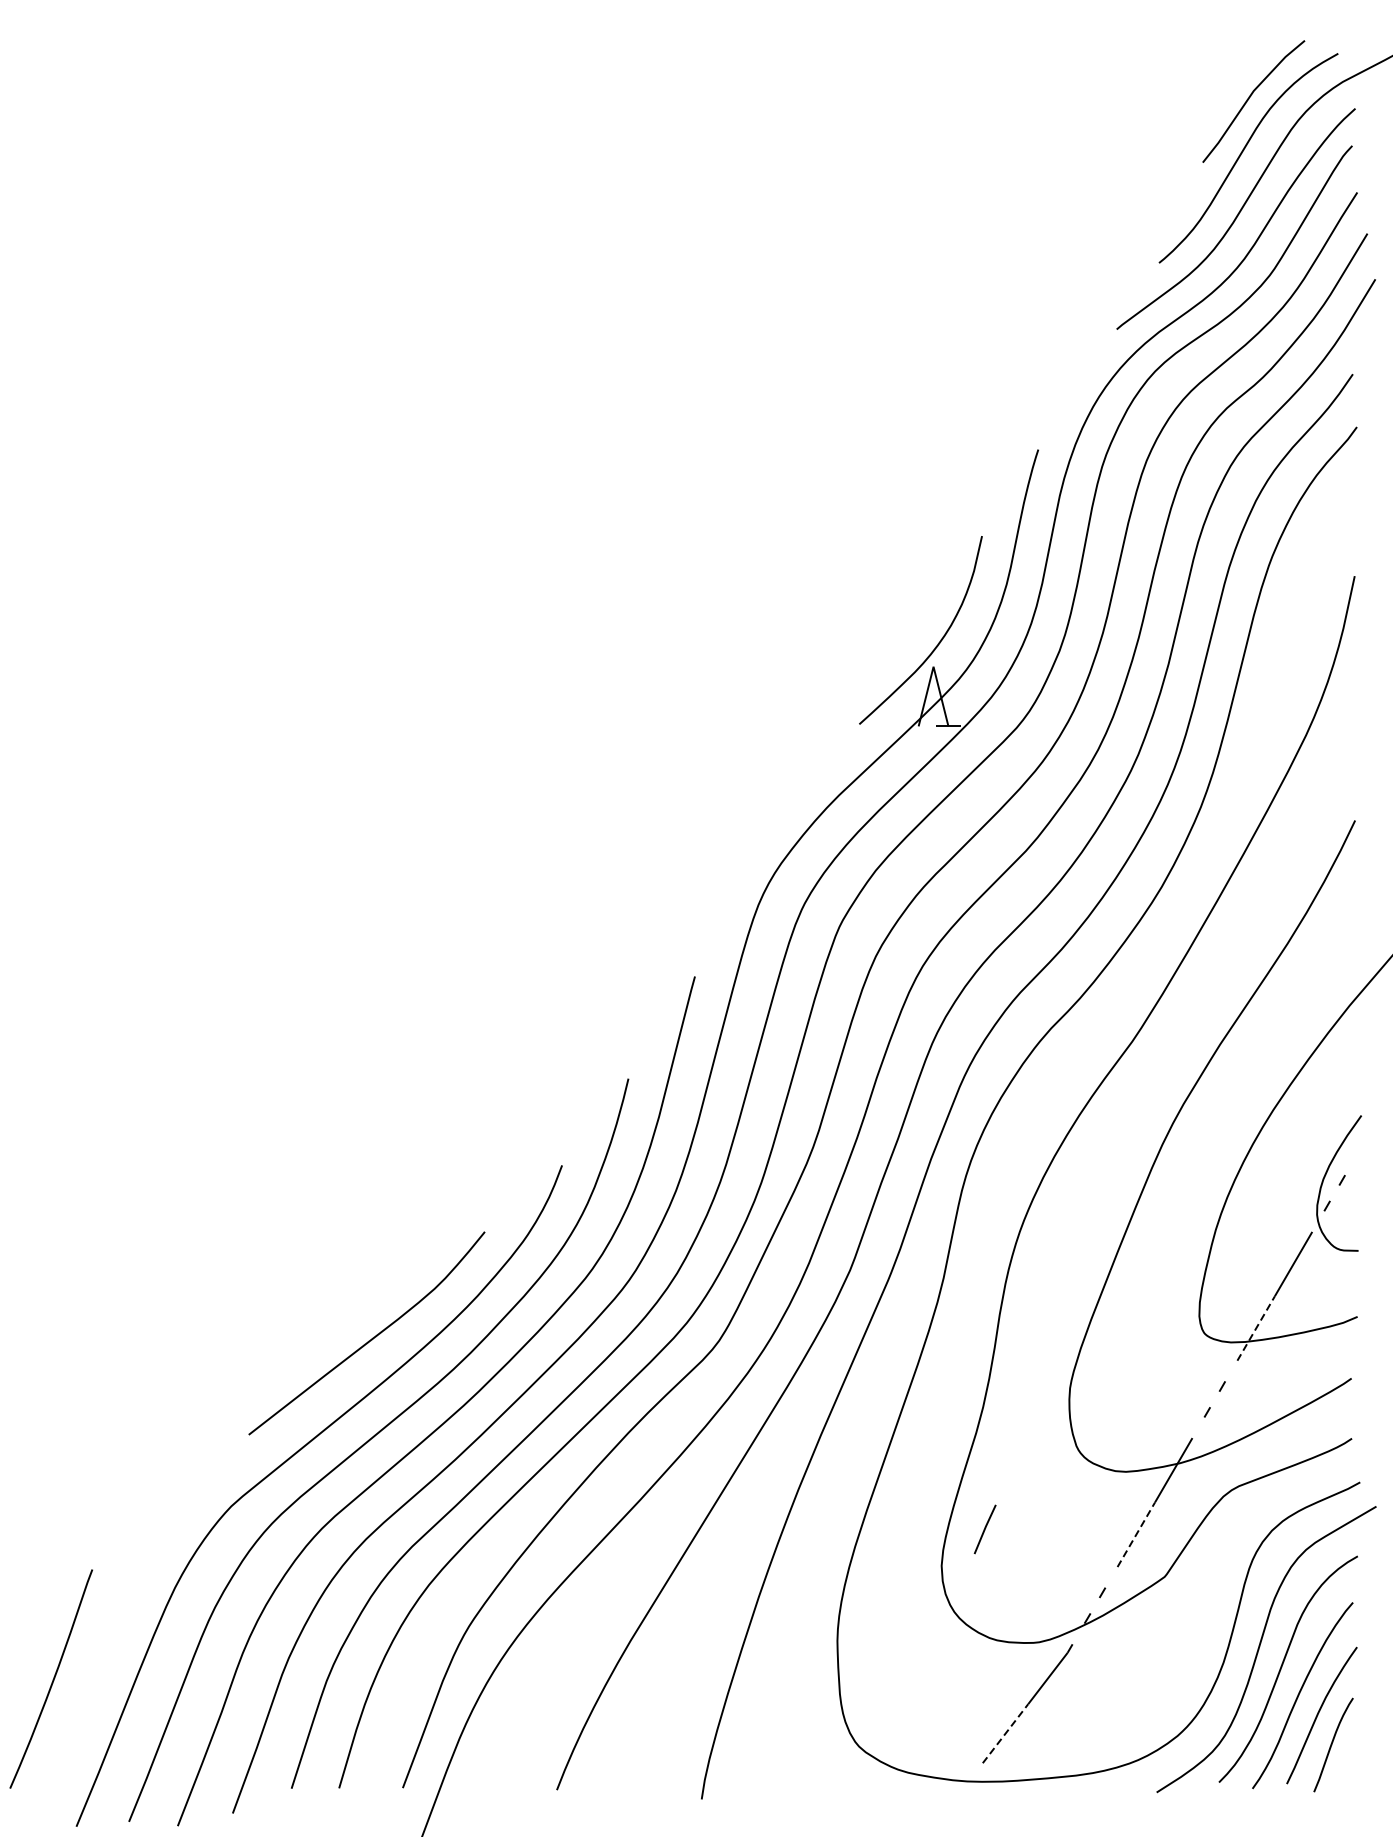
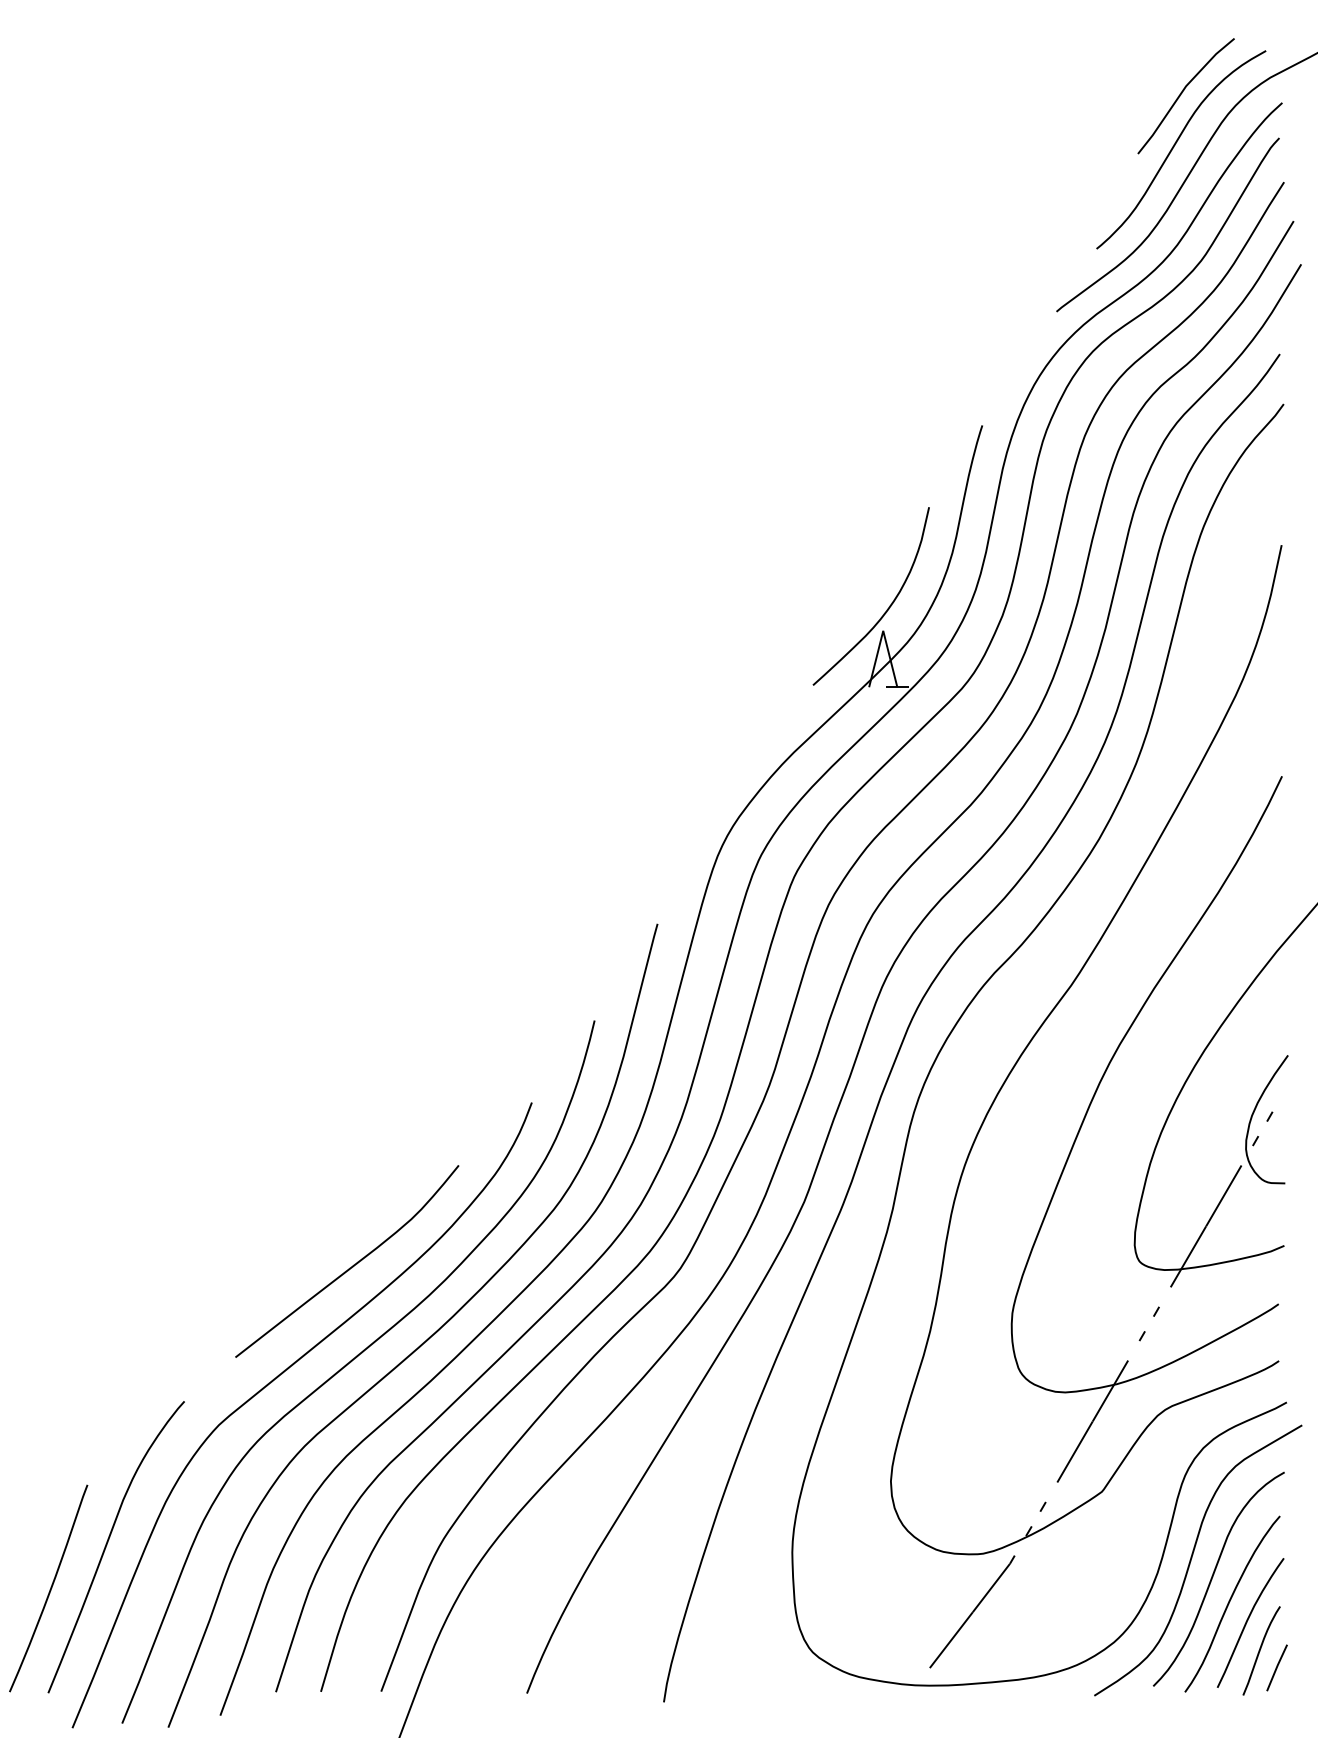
line: (1256, 1328) -> (1188, 1256), dashed -> solid
line: (984, 1528) -> (1276, 1667), moved
line: (1136, 1534) -> (1075, 1451), dashed -> solid
curve: (113, 1633) -> (107, 1545), added
line: (1005, 1732) -> (951, 1639), dashed -> solid

